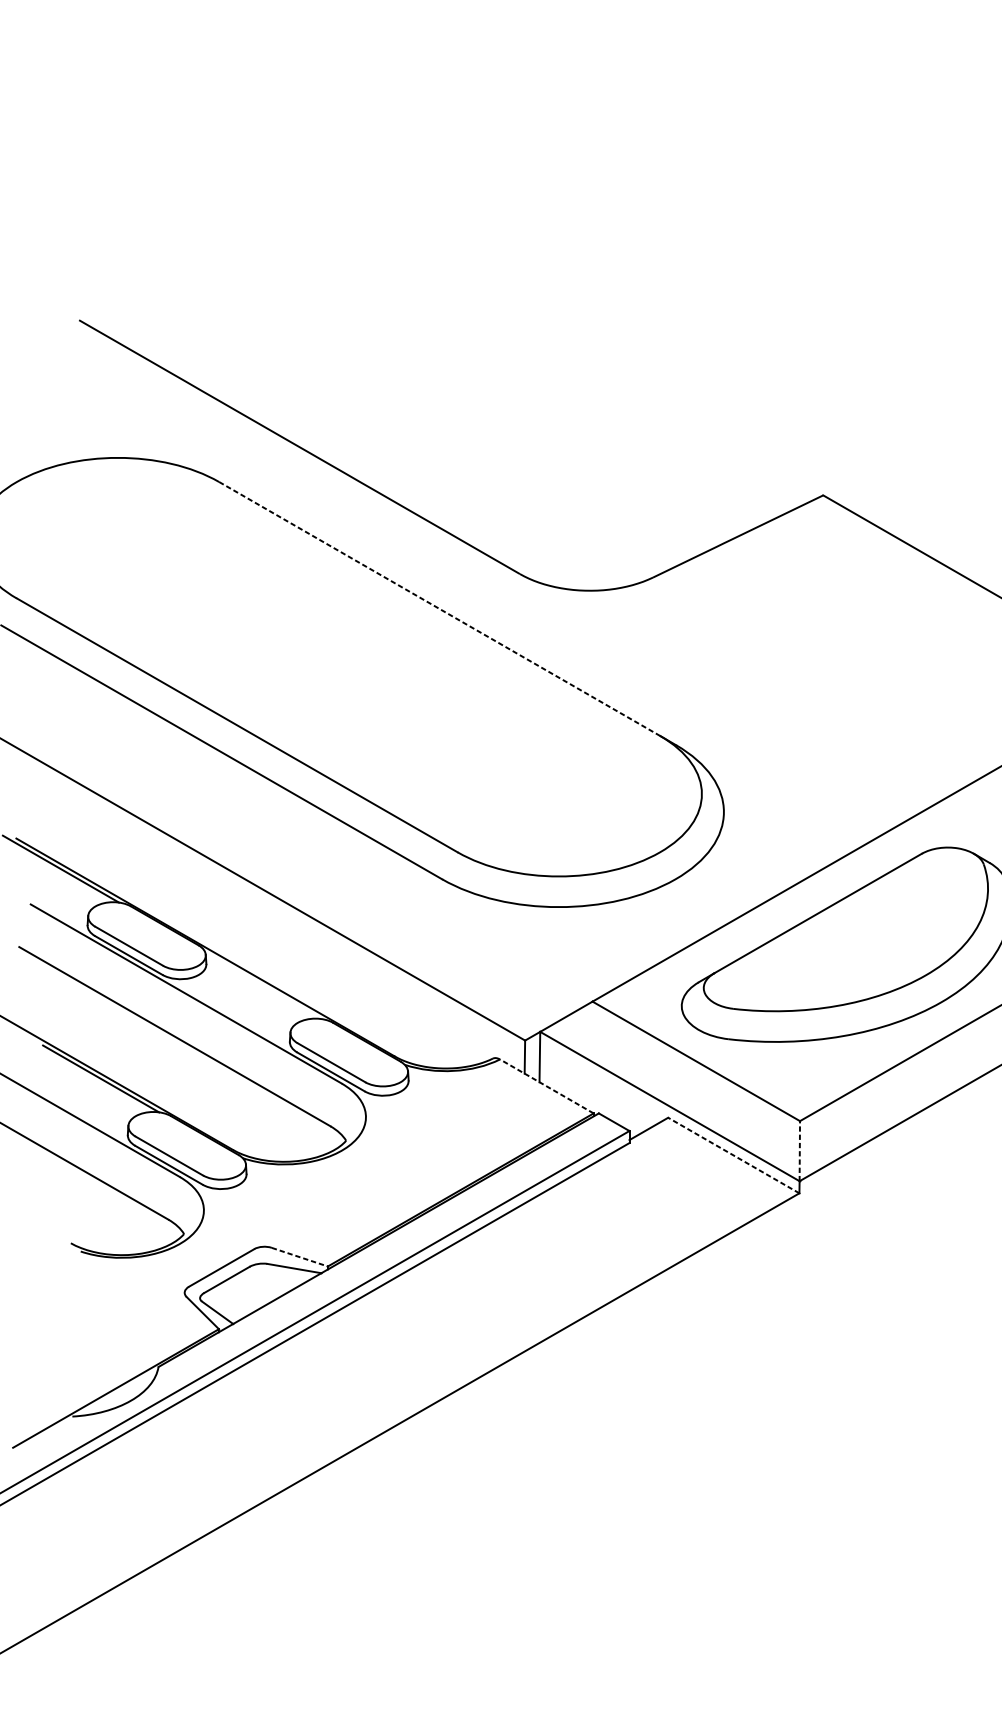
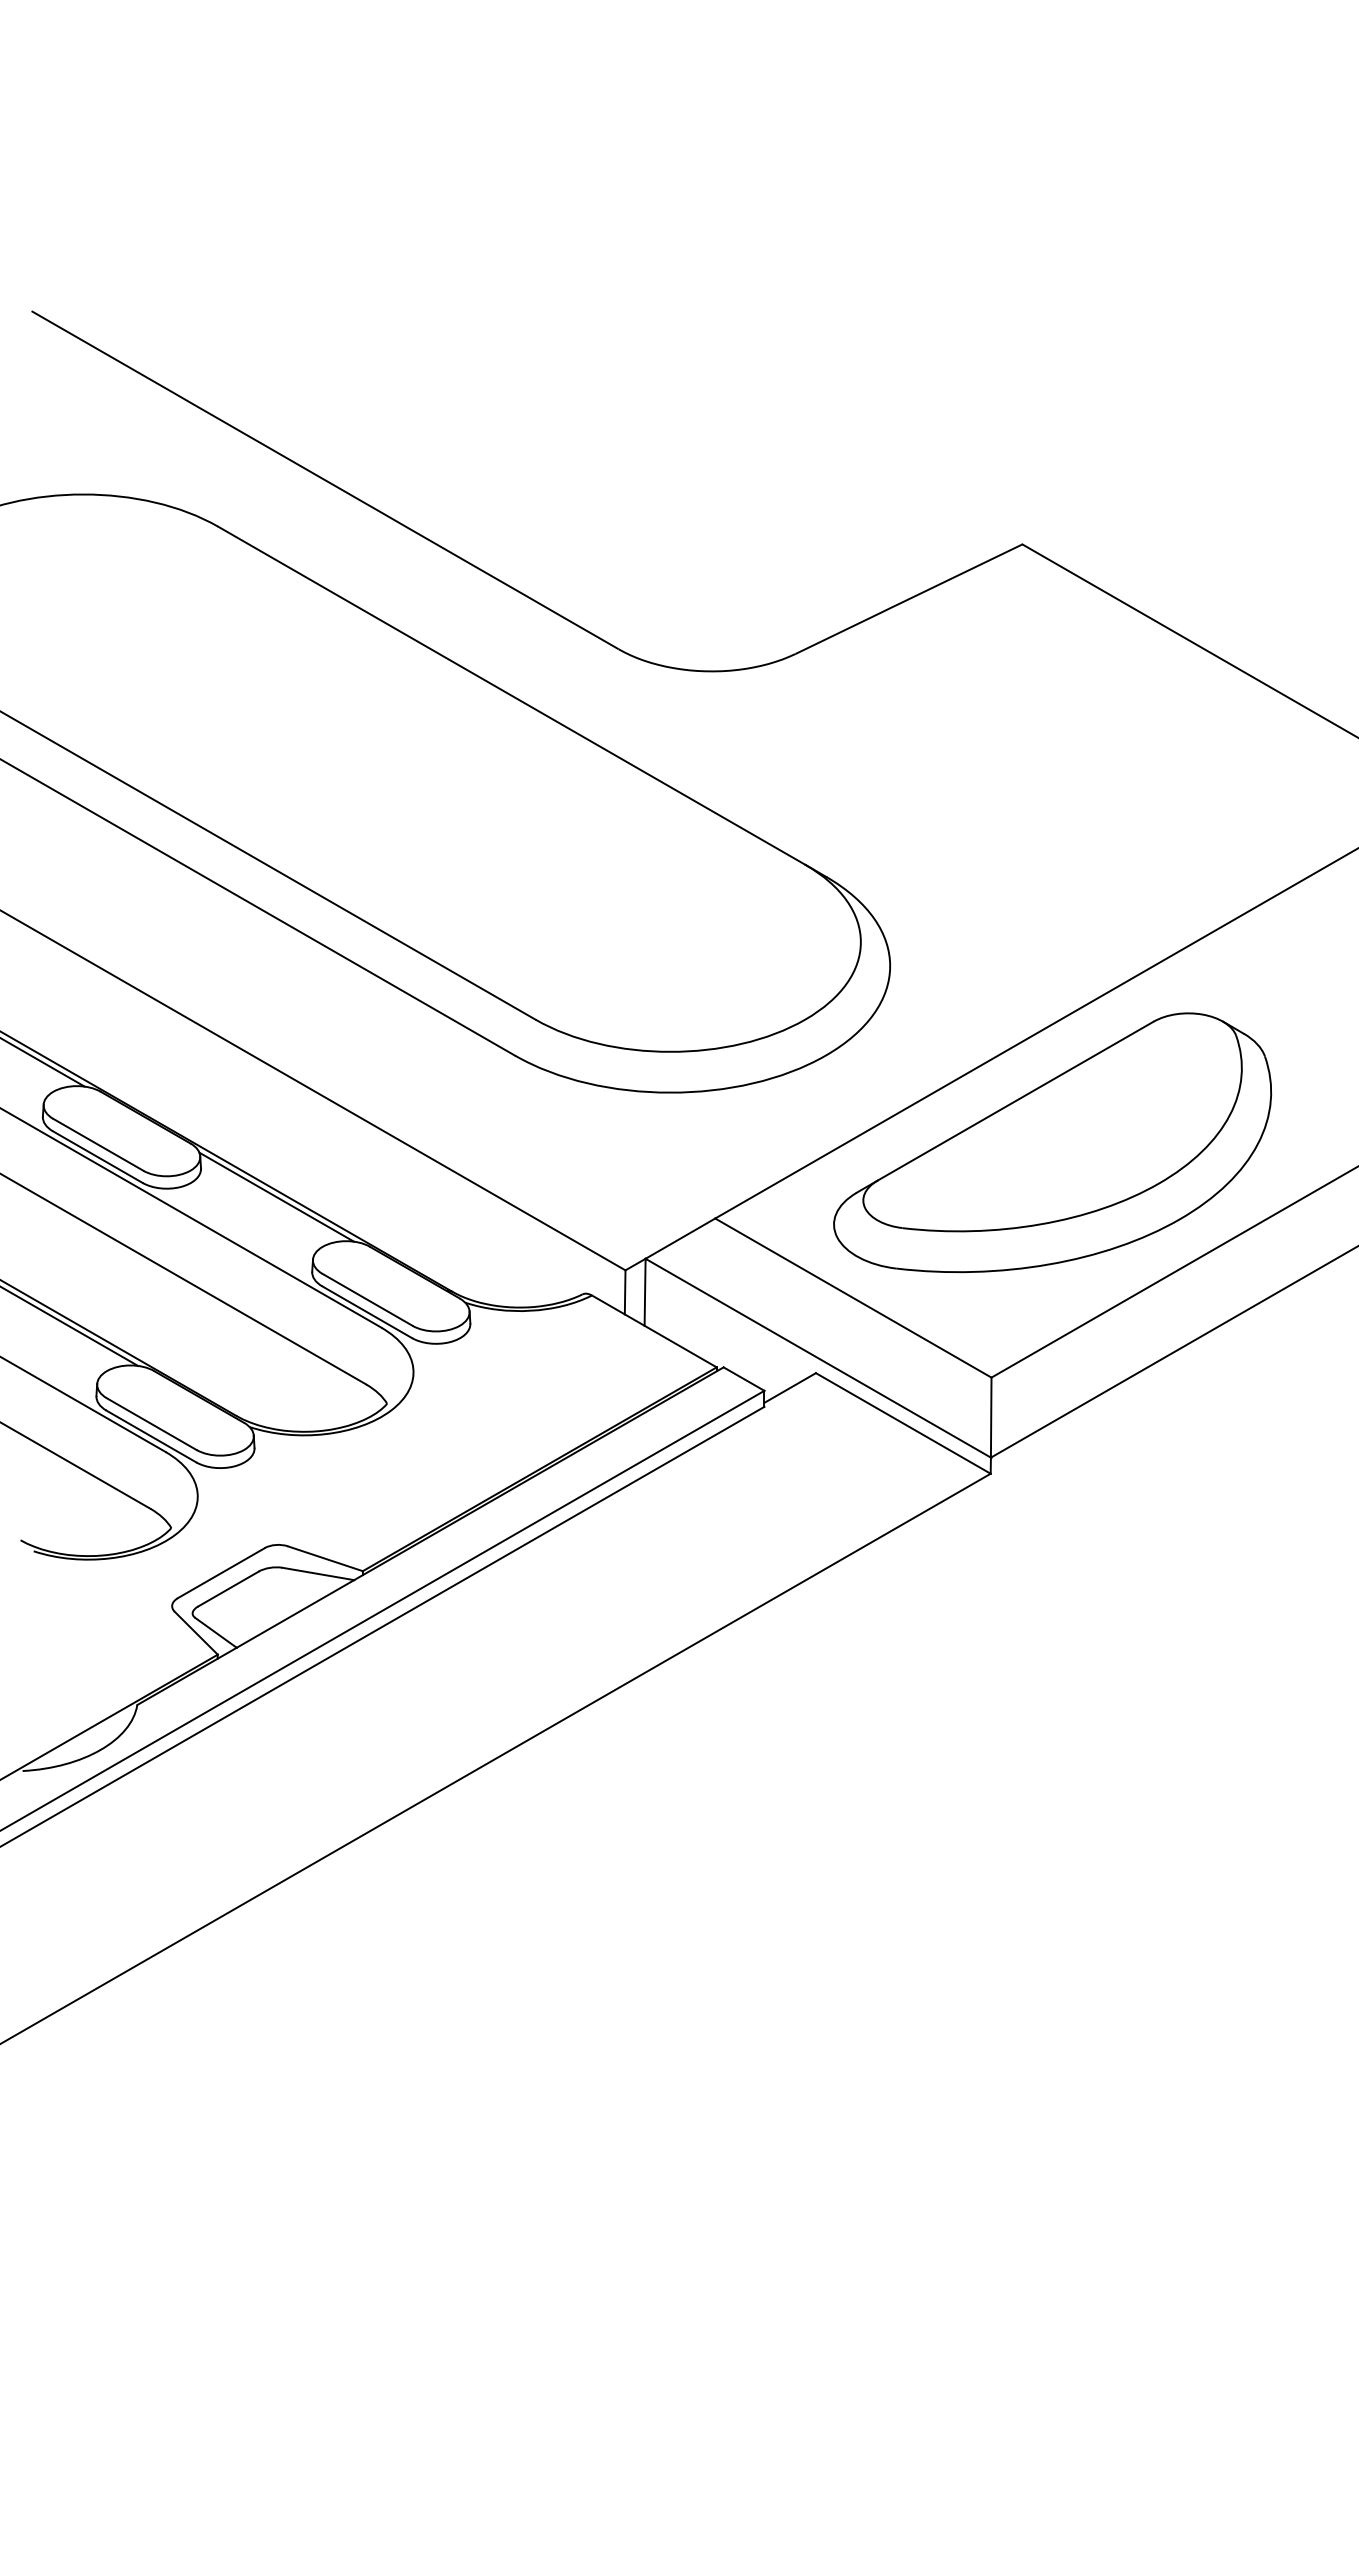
line: (439, 608) -> (511, 695), dashed -> solid
line: (263, 985) -> (276, 1196), added
line: (546, 1086) -> (654, 1331), dashed -> solid
line: (800, 1151) -> (991, 1417), dashed -> solid
line: (733, 1155) -> (903, 1423), dashed -> solid
line: (300, 1256) -> (326, 1558), dashed -> solid

